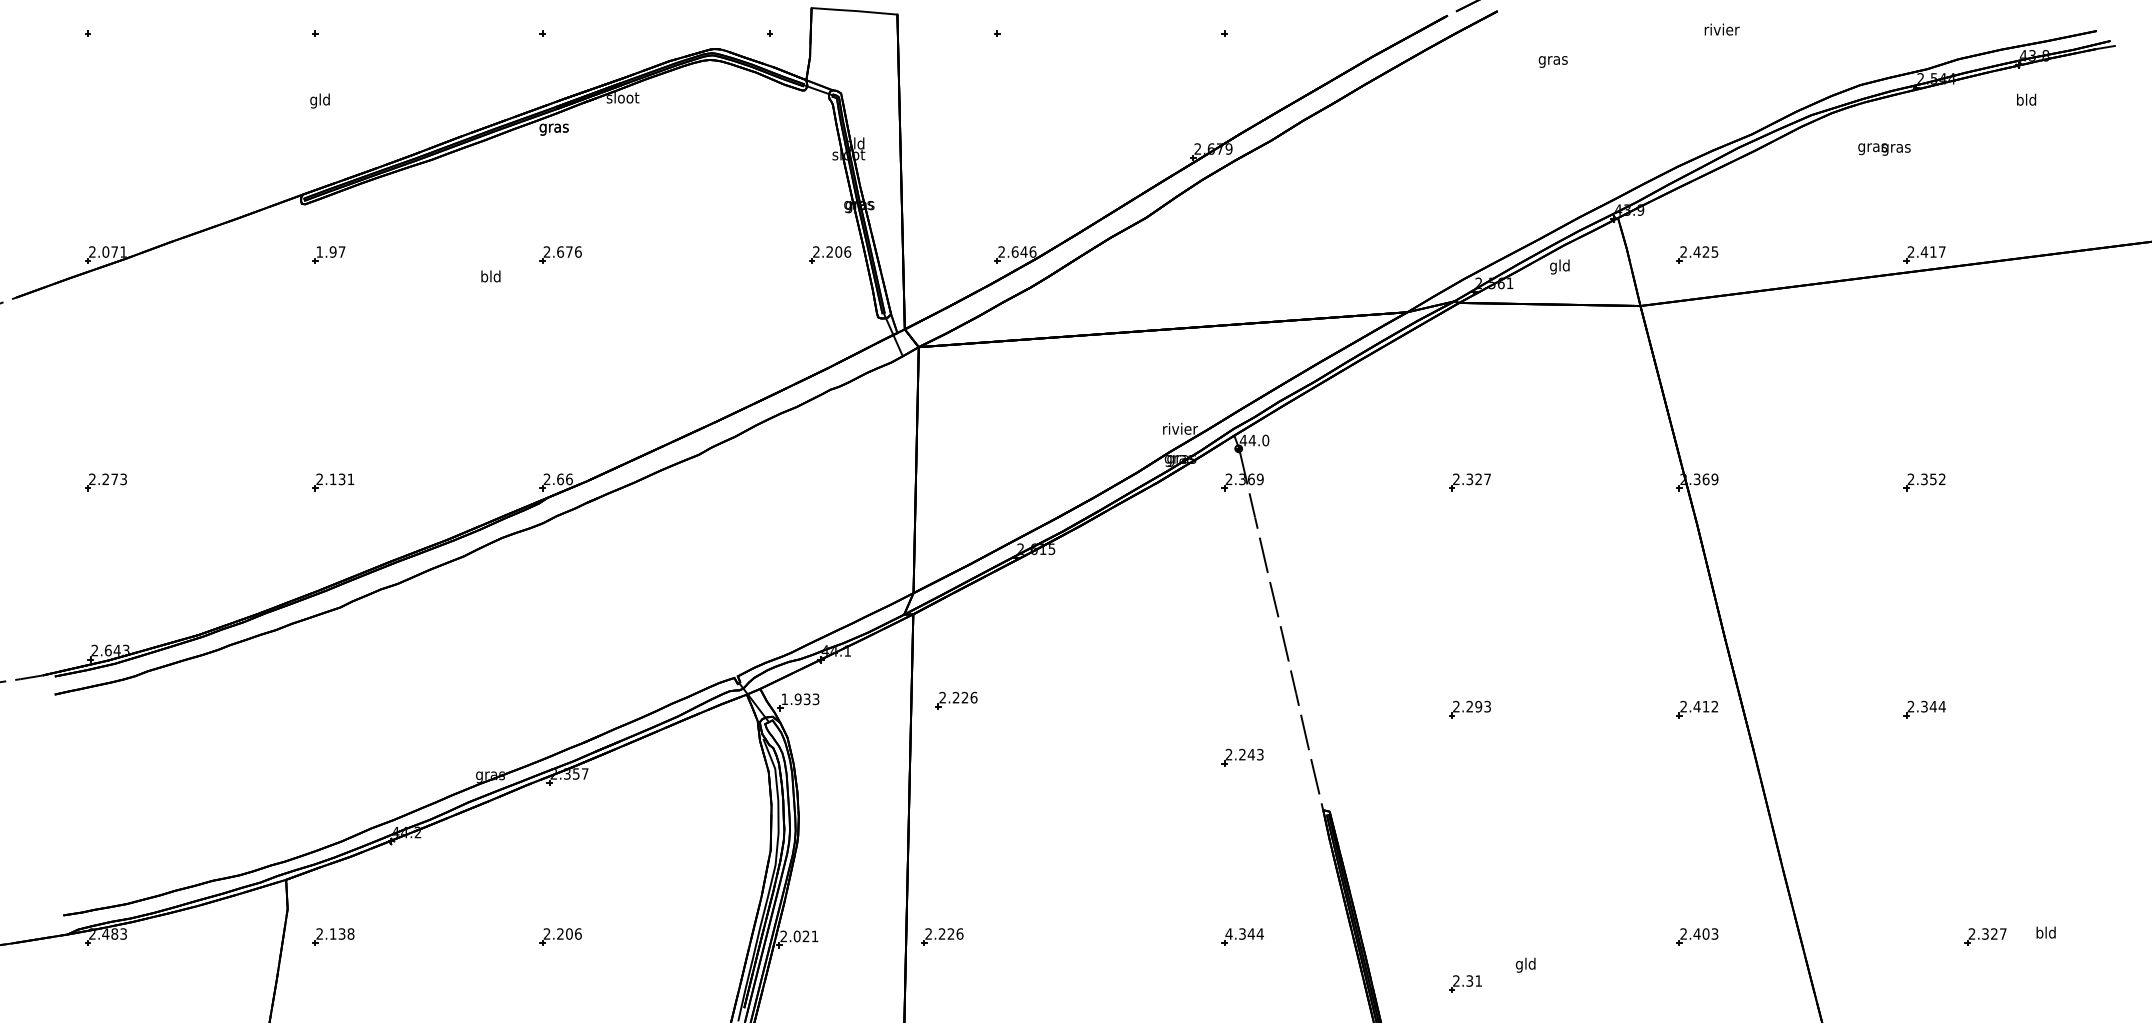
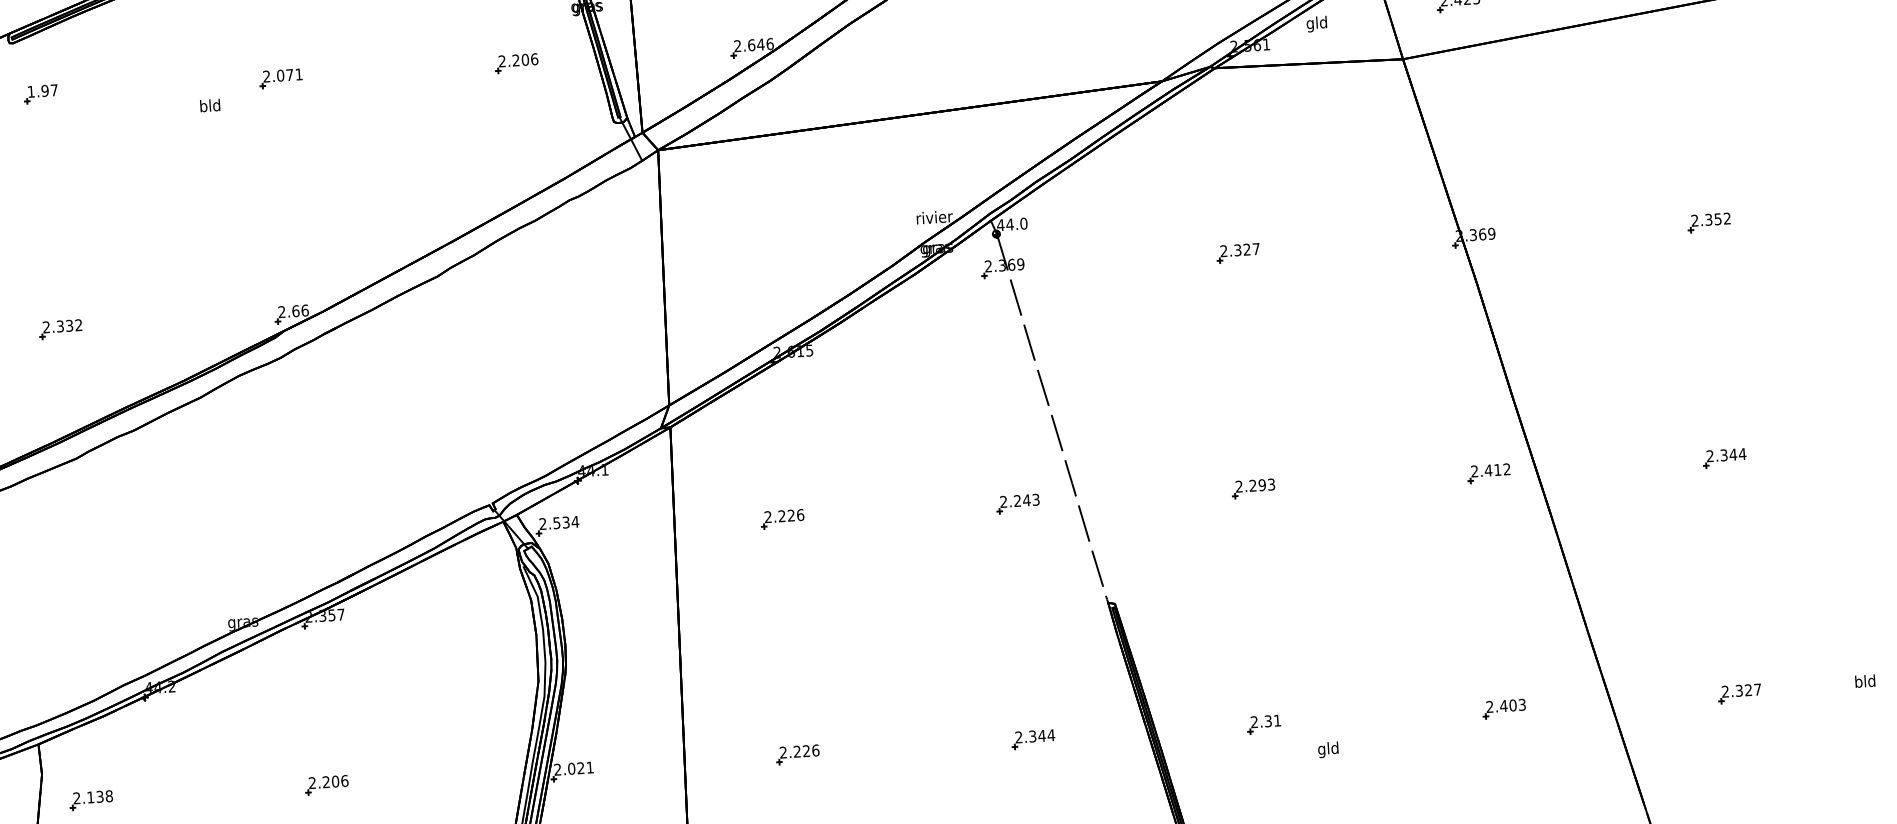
text: (569, 251) -> (289, 74), 2.676 -> 2.071
part: (830, 254) -> (516, 62), moved
text: (341, 479) -> (68, 326), 2.131 -> 2.332
text: (800, 699) -> (559, 523), 1.933 -> 2.534
part: (956, 700) -> (782, 519), moved
part: (1242, 757) -> (1017, 503), moved
text: (1228, 933) -> (1018, 736), 4.344 -> 2.344
part: (942, 936) -> (797, 754), moved
part: (1985, 936) -> (1739, 693), moved
part: (1465, 983) -> (1264, 724), moved

